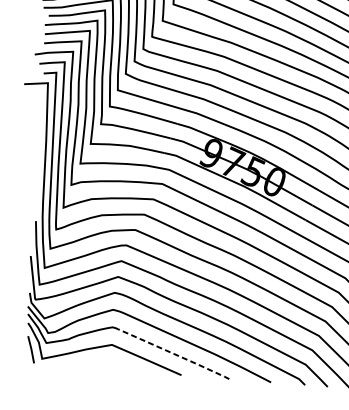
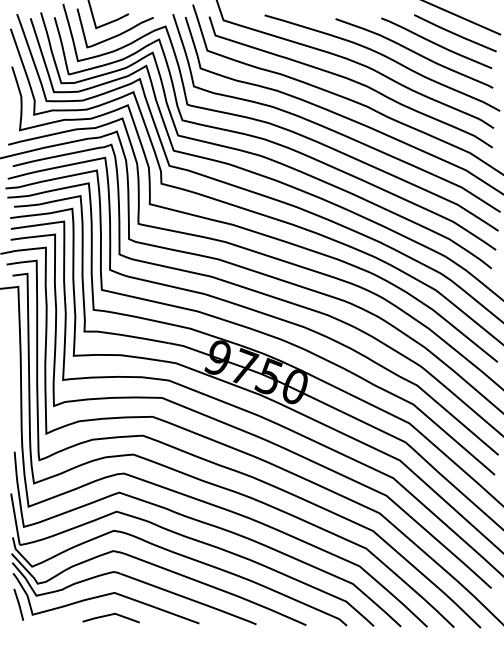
line: (174, 354) -> (189, 599), dashed -> solid
curve: (107, 363) -> (110, 615), added

